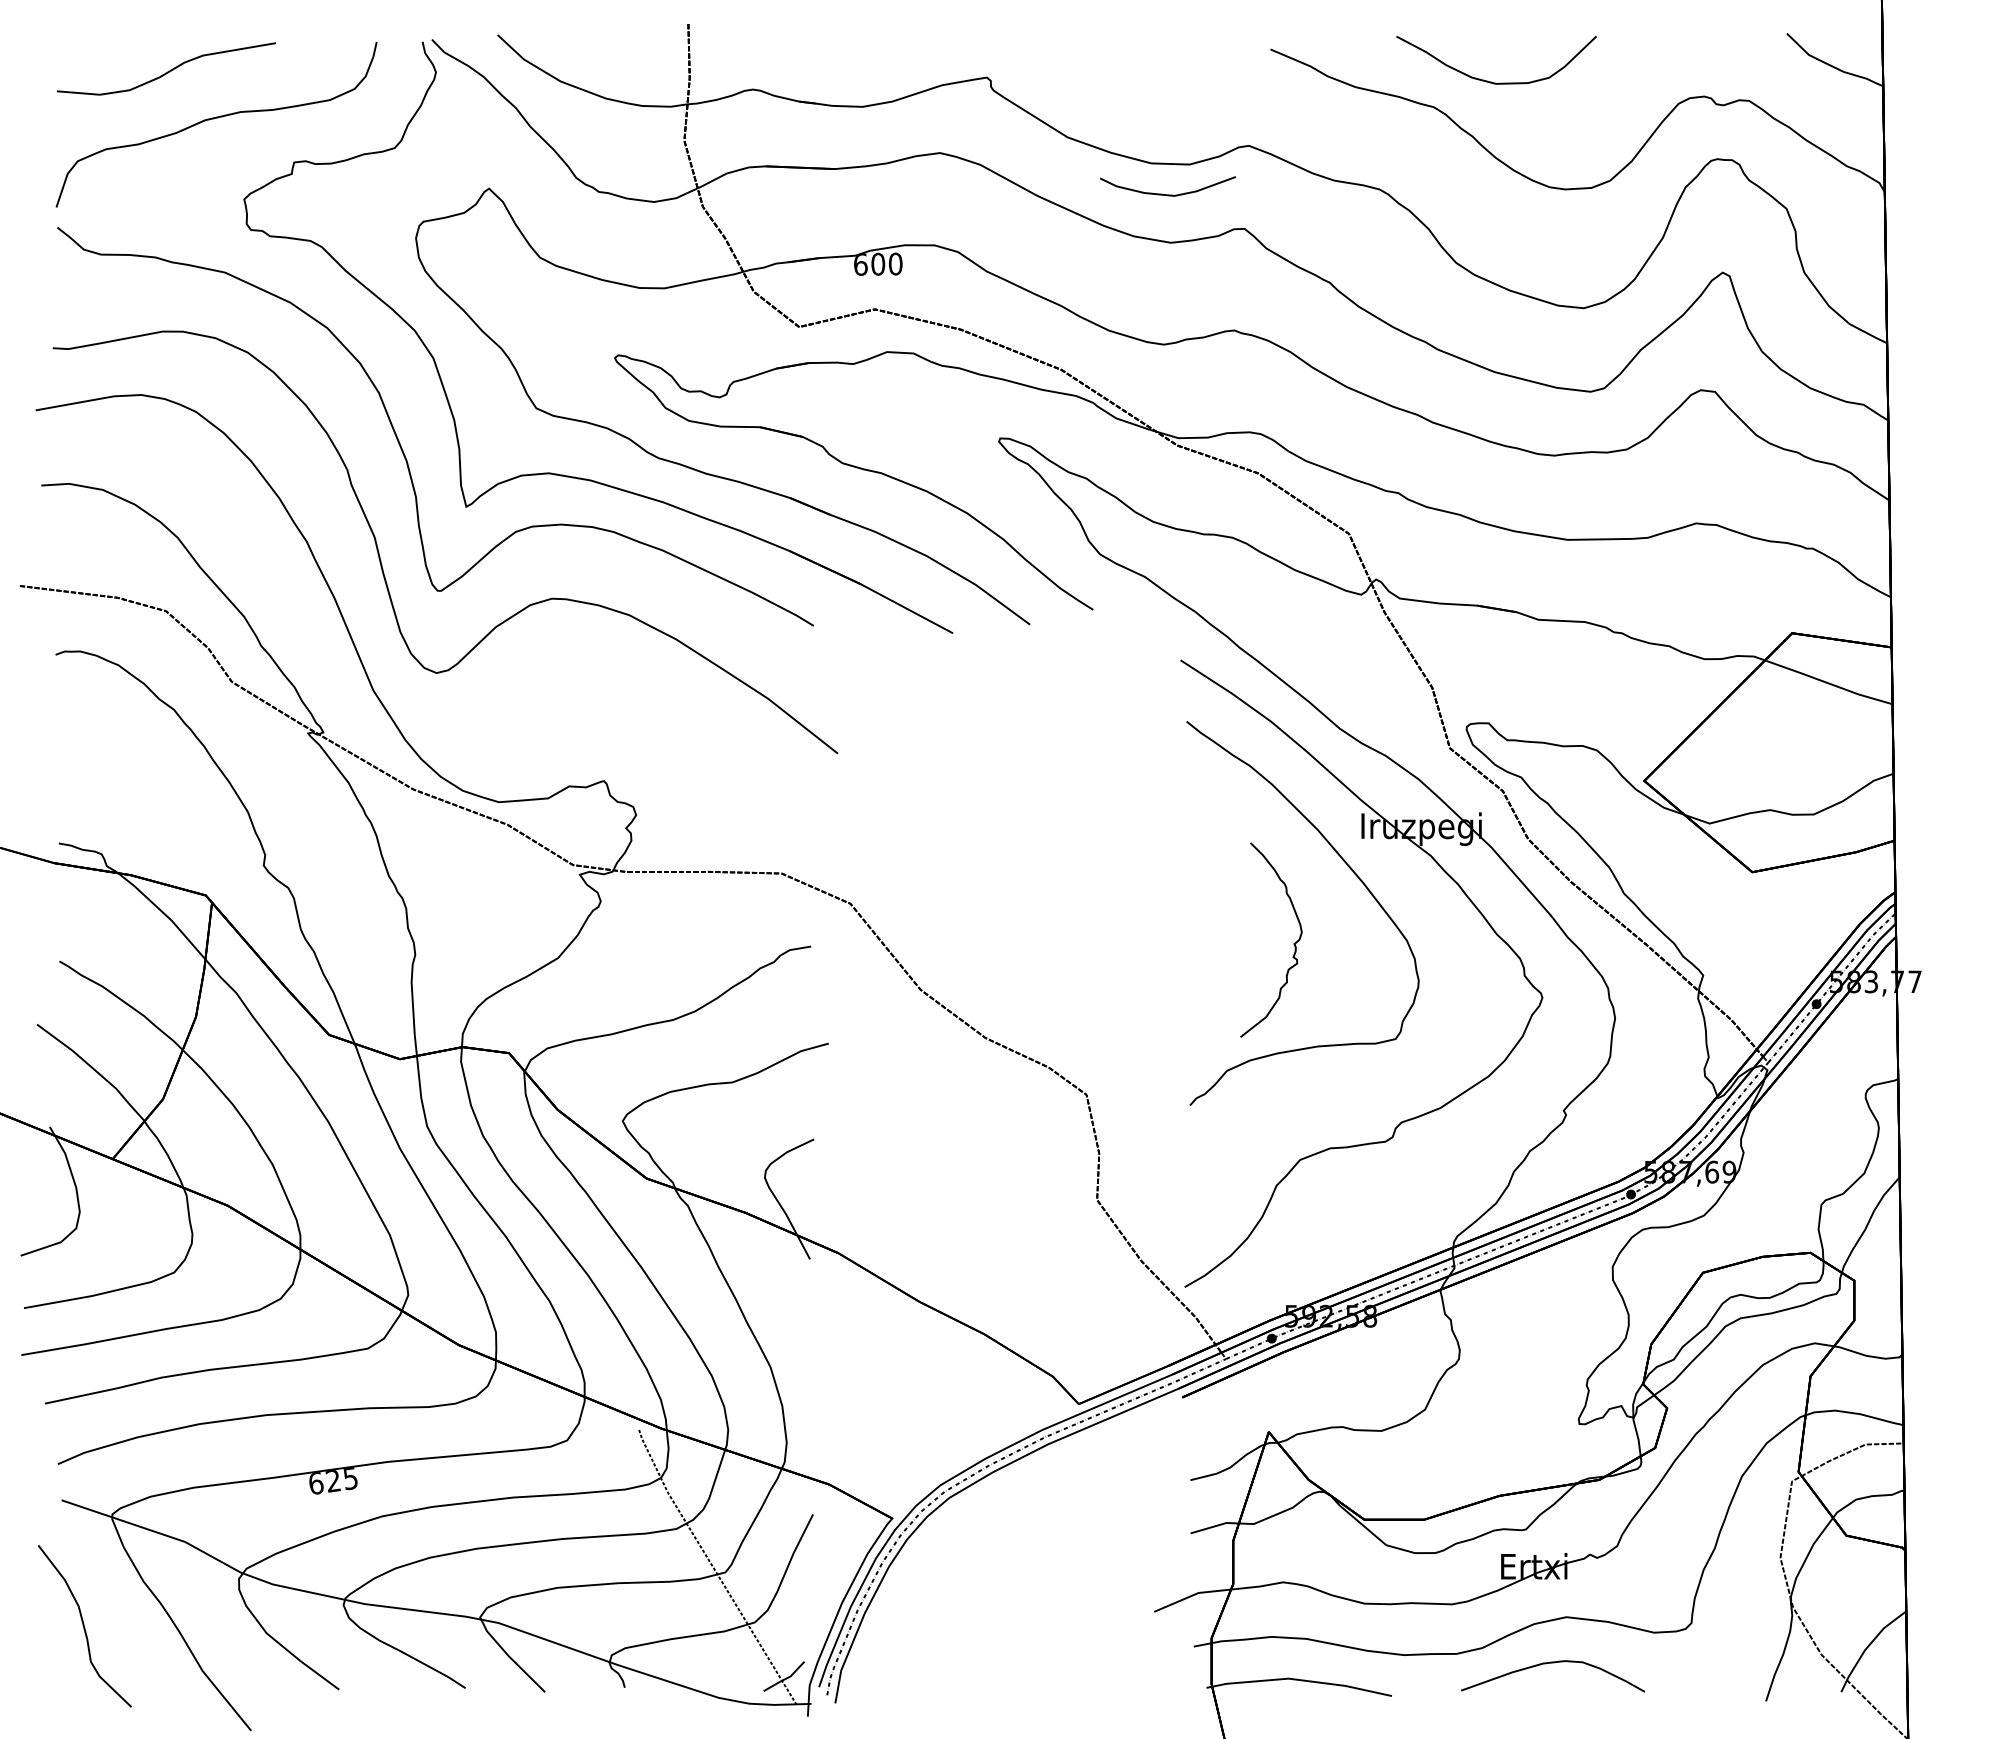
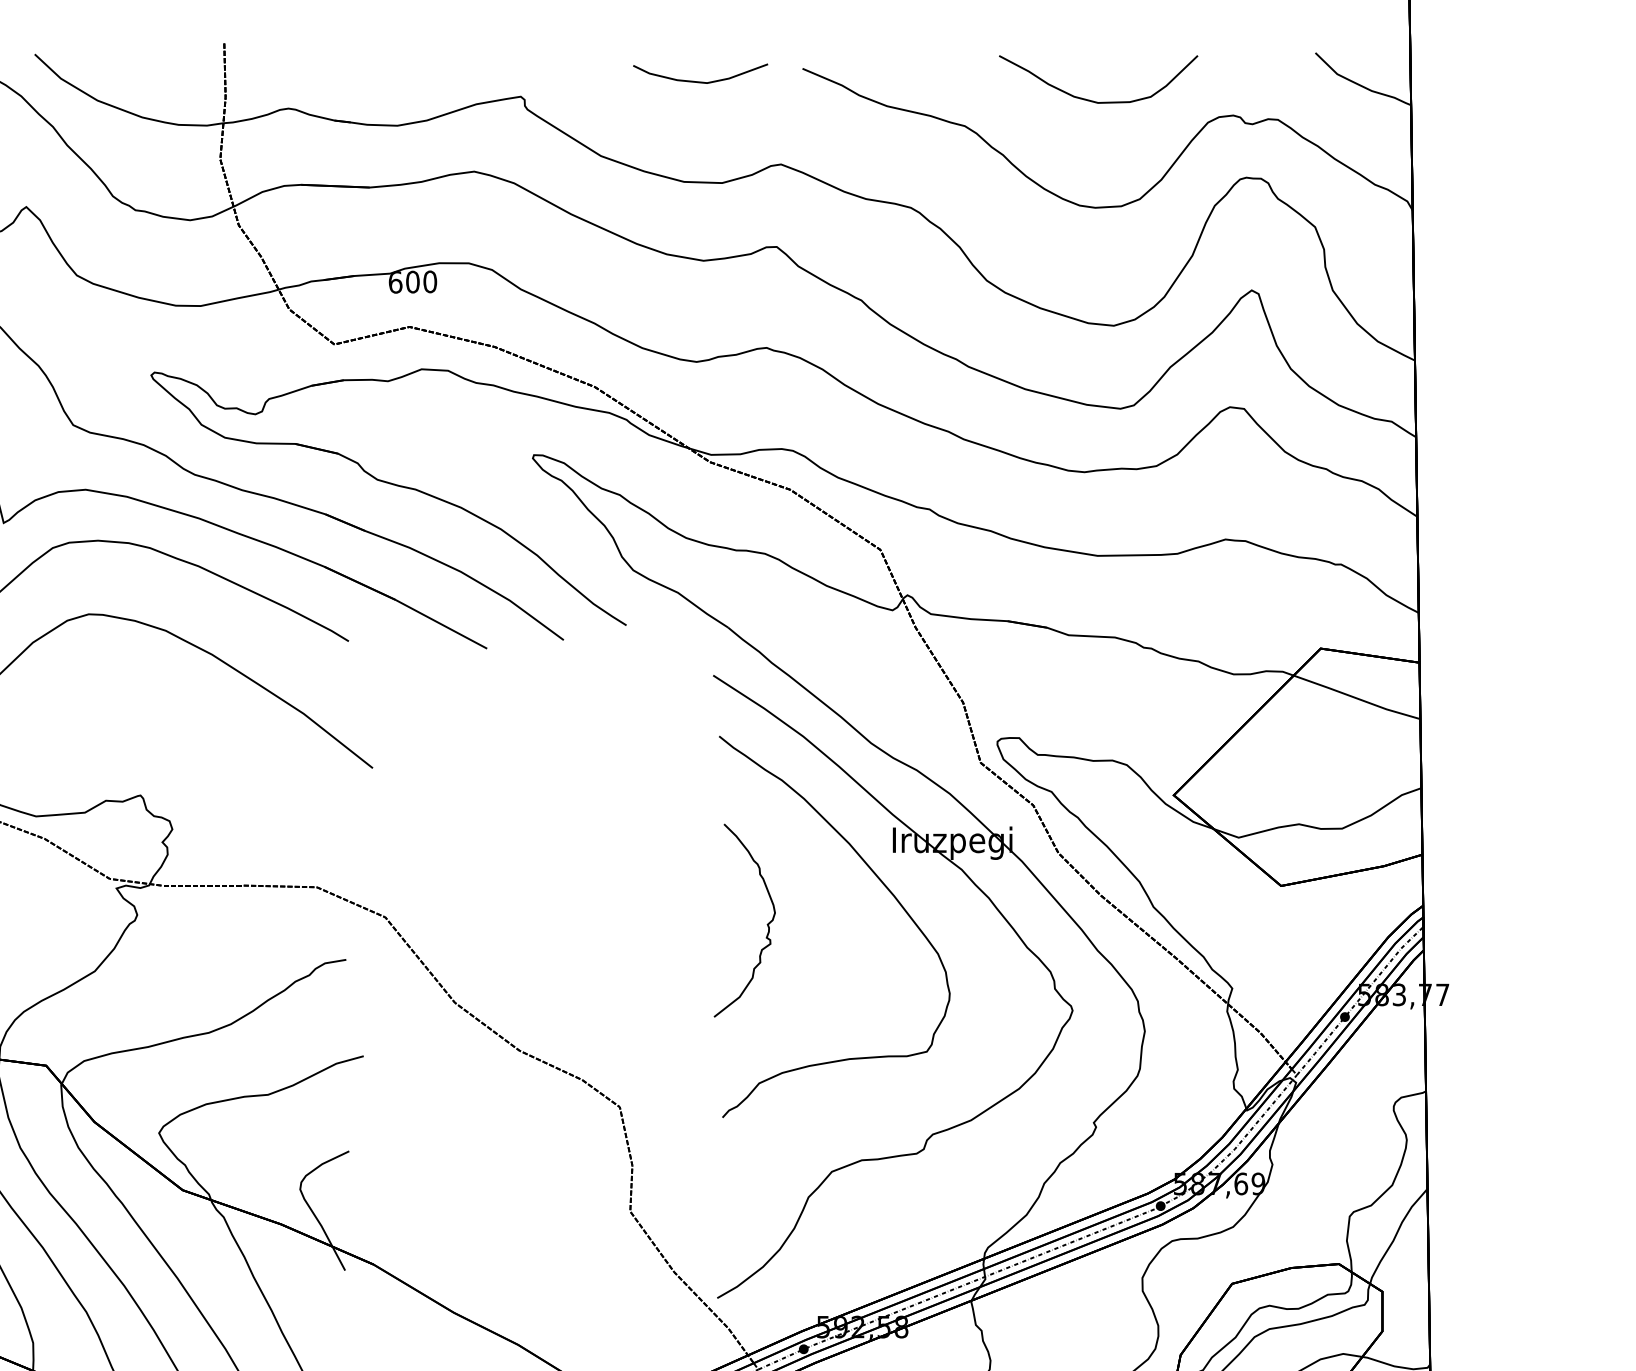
curve: (1491, 81) -> (1093, 100), moved
curve: (1167, 194) -> (700, 81), moved
curve: (1293, 943) -> (766, 924), moved

